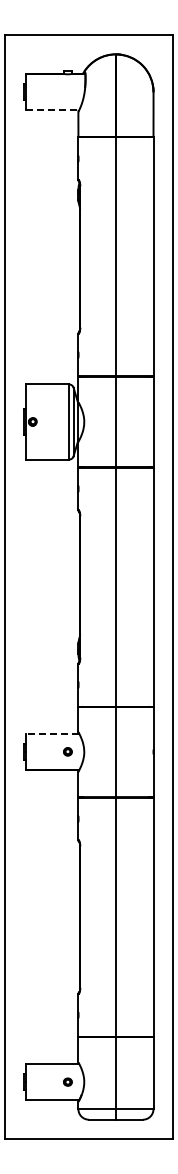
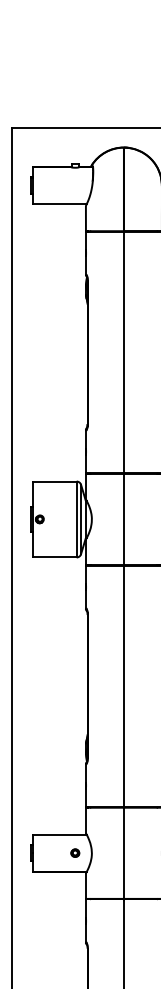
line: (52, 110) -> (59, 204), dashed -> solid
line: (52, 733) -> (59, 834), dashed -> solid

